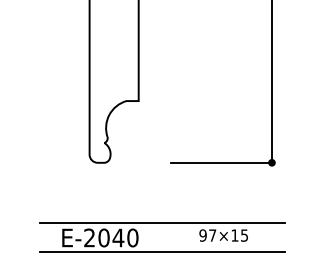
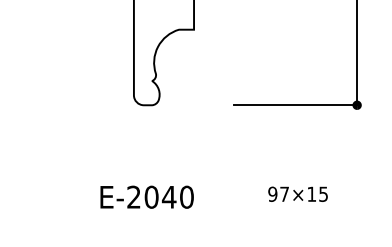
line: (162, 223) -> (223, 179), removed
line: (162, 251) -> (223, 213), removed

